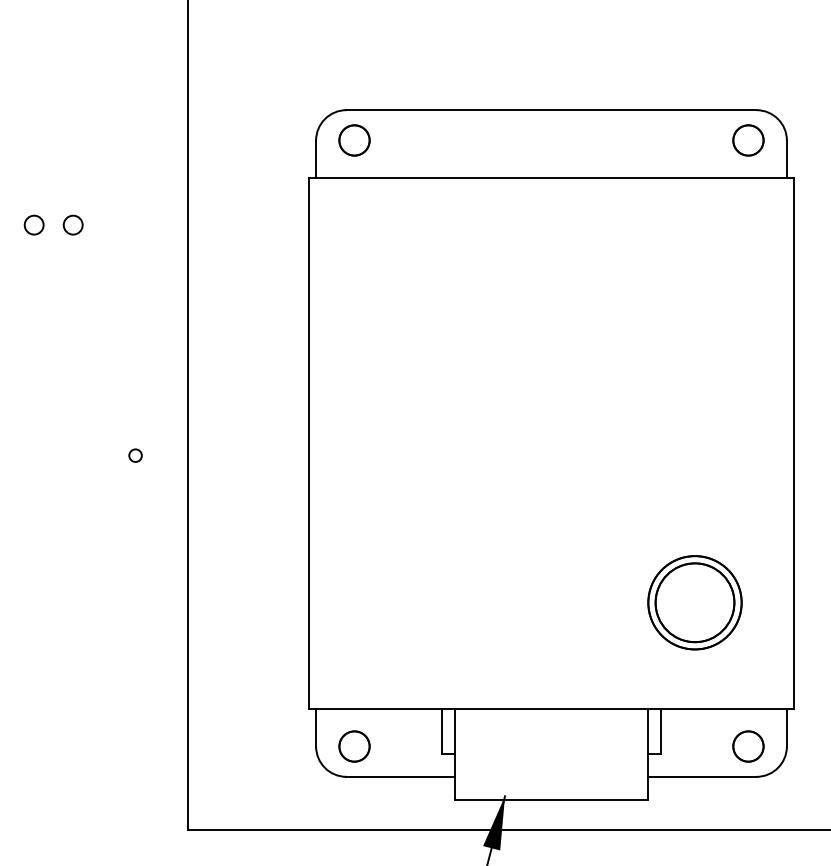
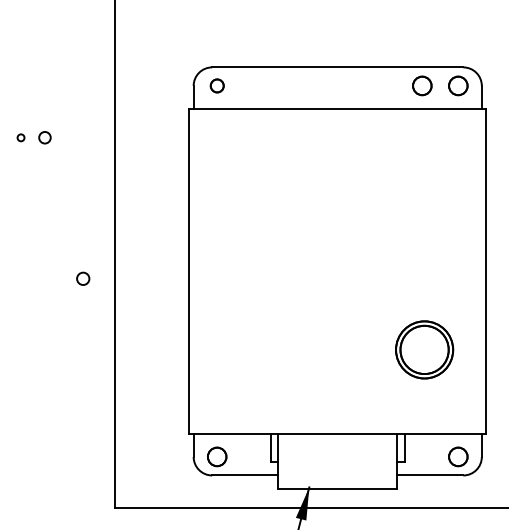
part: (355, 139) -> (217, 85), size x0.7
part: (689, 139) -> (422, 85), added
circle: (33, 224) -> (20, 137), size x0.6
circle: (134, 455) -> (82, 278), size x1.6
part: (694, 602) -> (424, 349), moved

